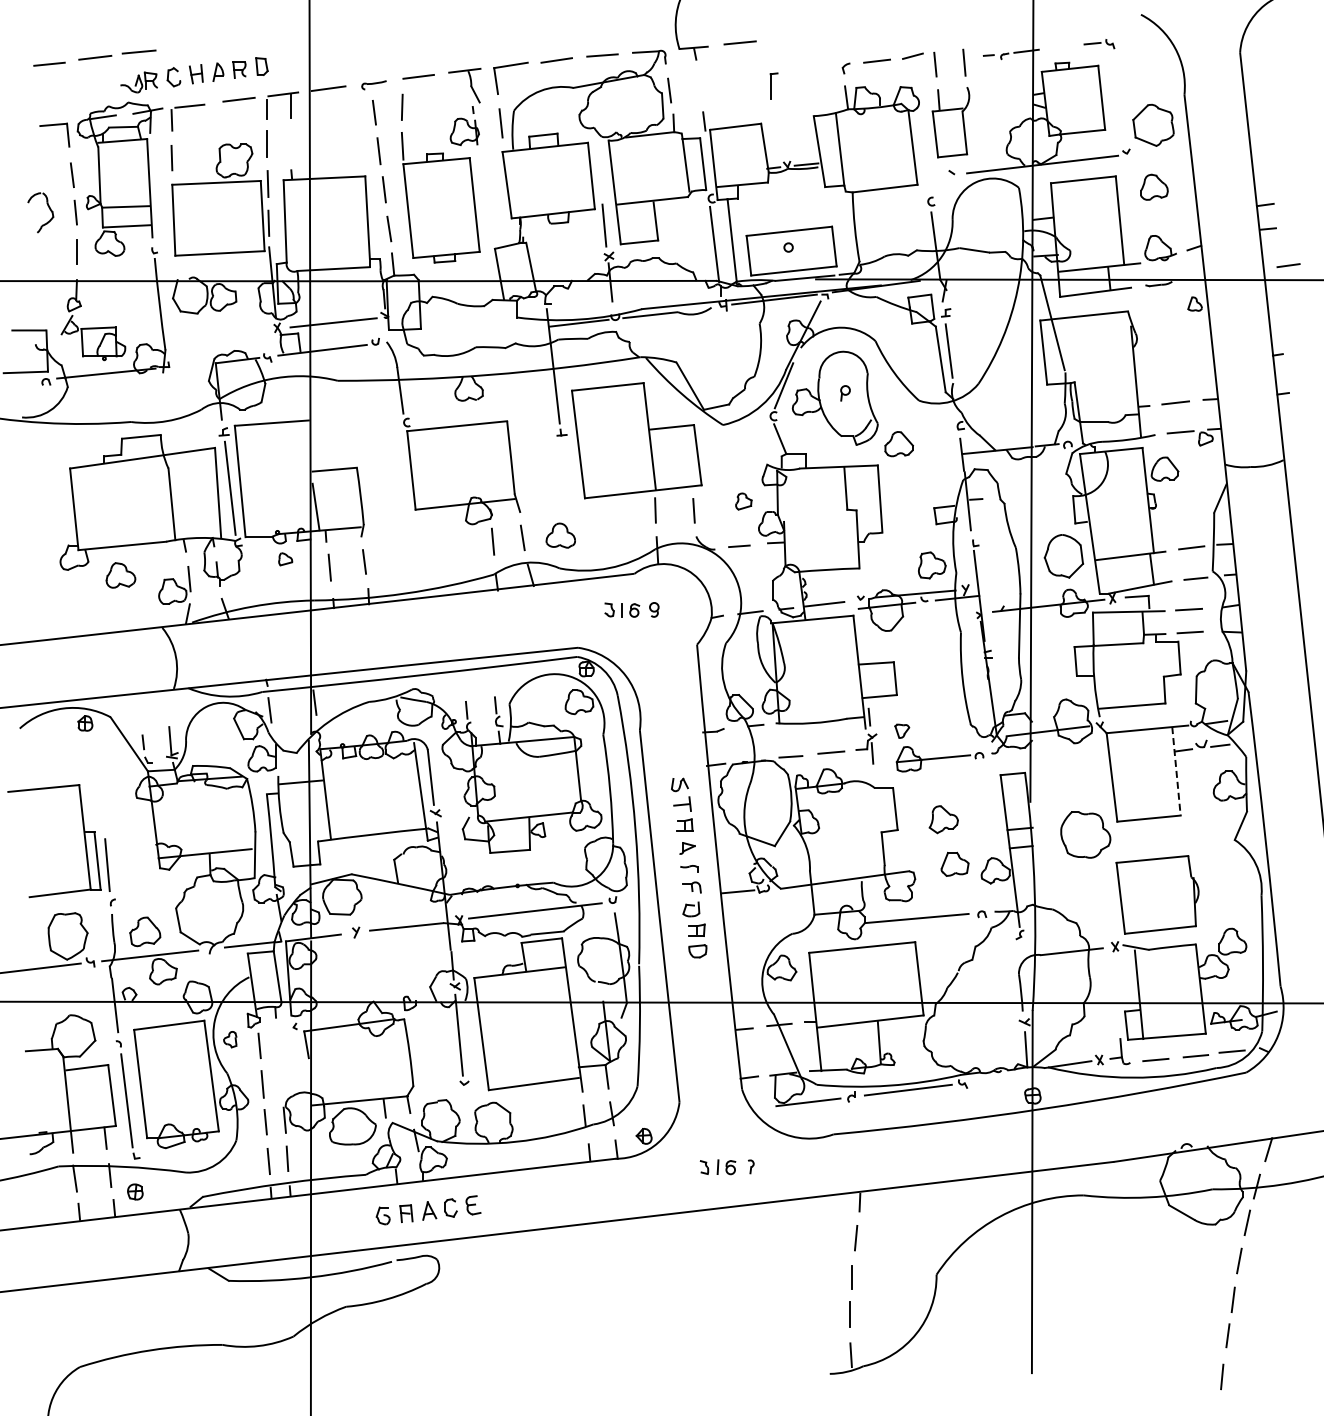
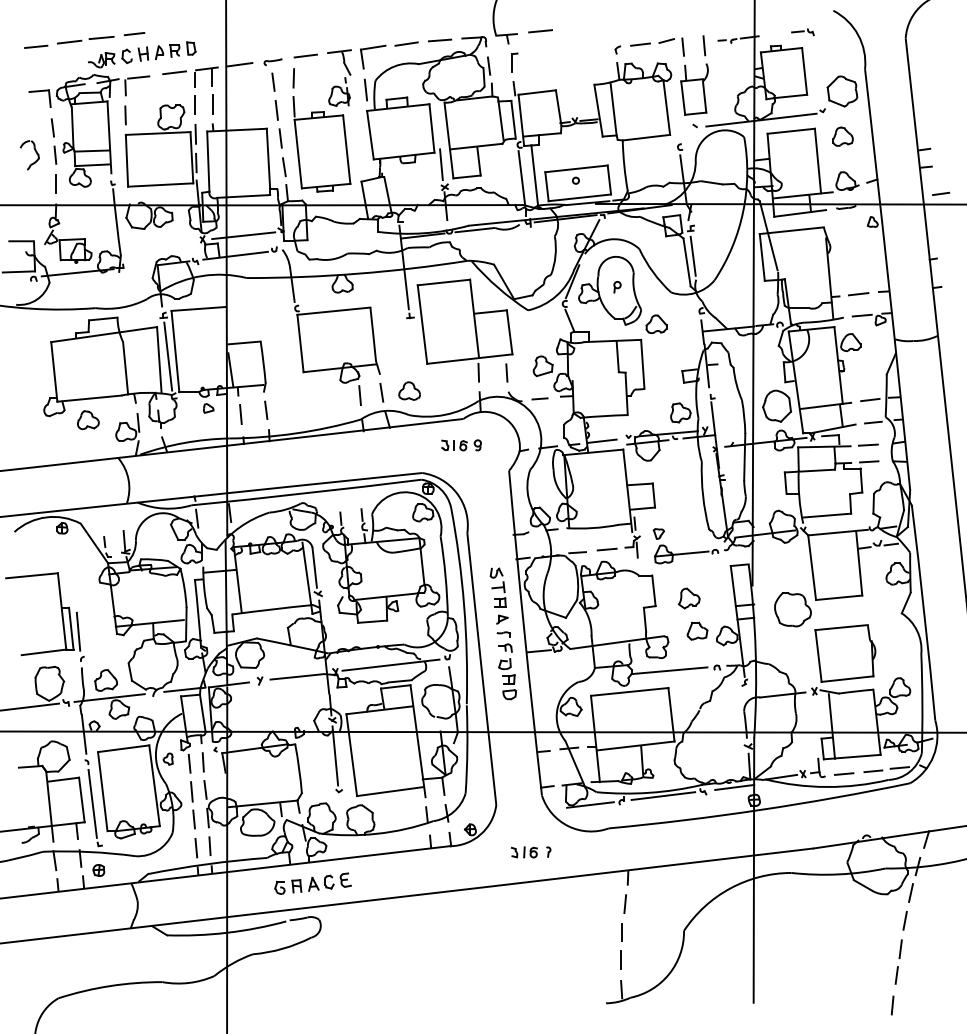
line: (183, 46) -> (134, 33), added
part: (773, 85) -> (514, 62), moved
line: (290, 143) -> (212, 104), added
part: (743, 501) -> (543, 366), size x1.67
line: (1176, 771) -> (859, 563), dashed -> solid
line: (278, 1043) -> (203, 762), added
line: (1005, 1077) -> (734, 786), added
line: (280, 1081) -> (204, 789), added

